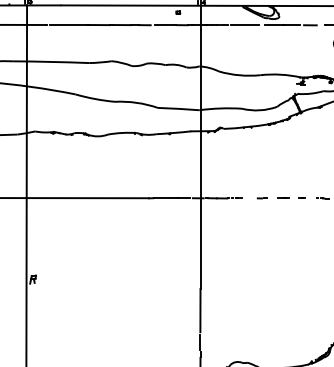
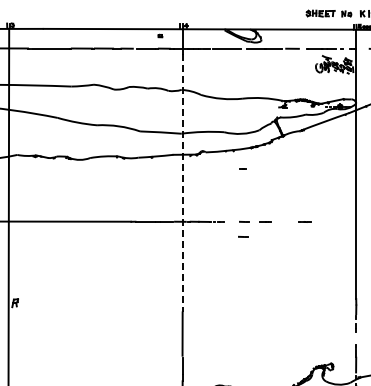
line: (200, 160) -> (182, 183), solid -> dashed
part: (301, 198) -> (242, 168), moved
part: (261, 213) -> (243, 236), added

